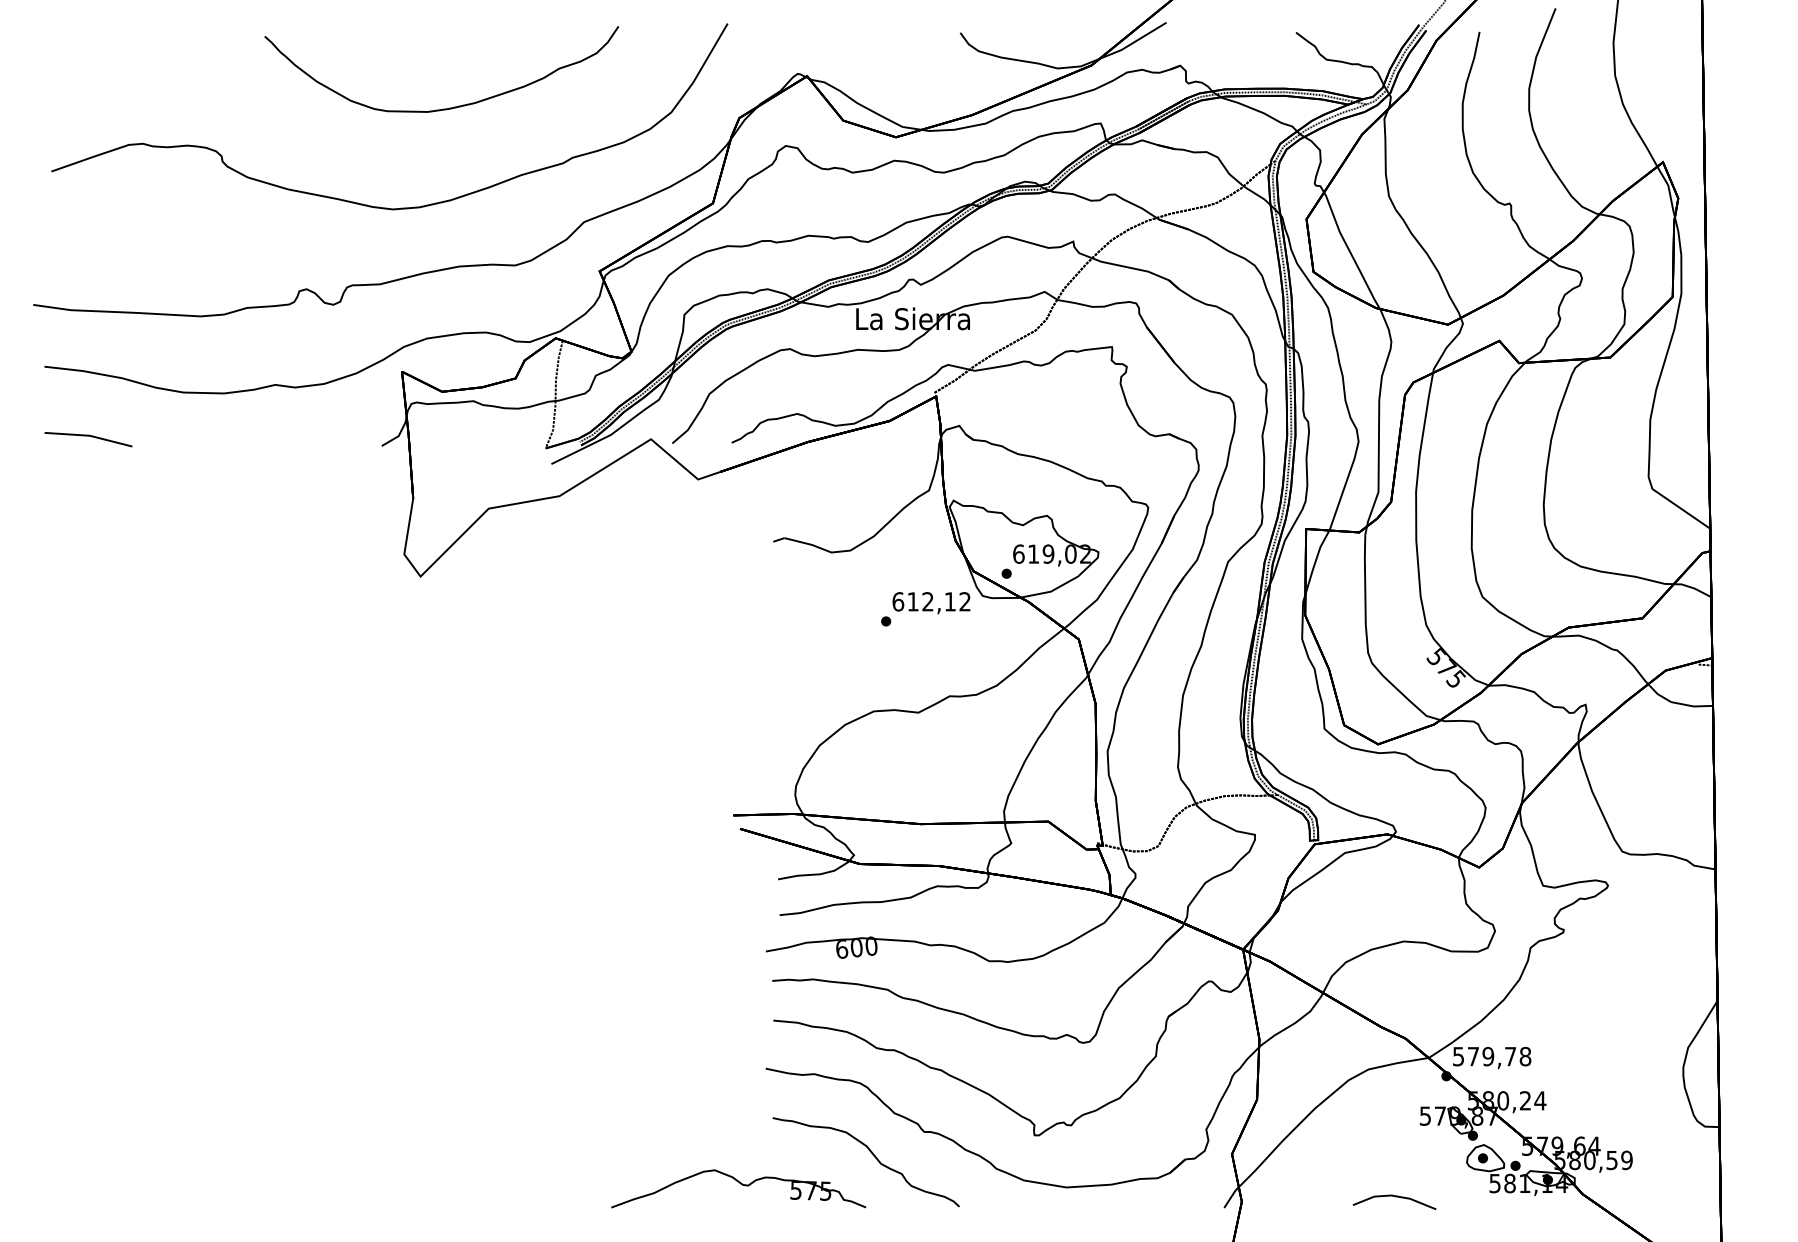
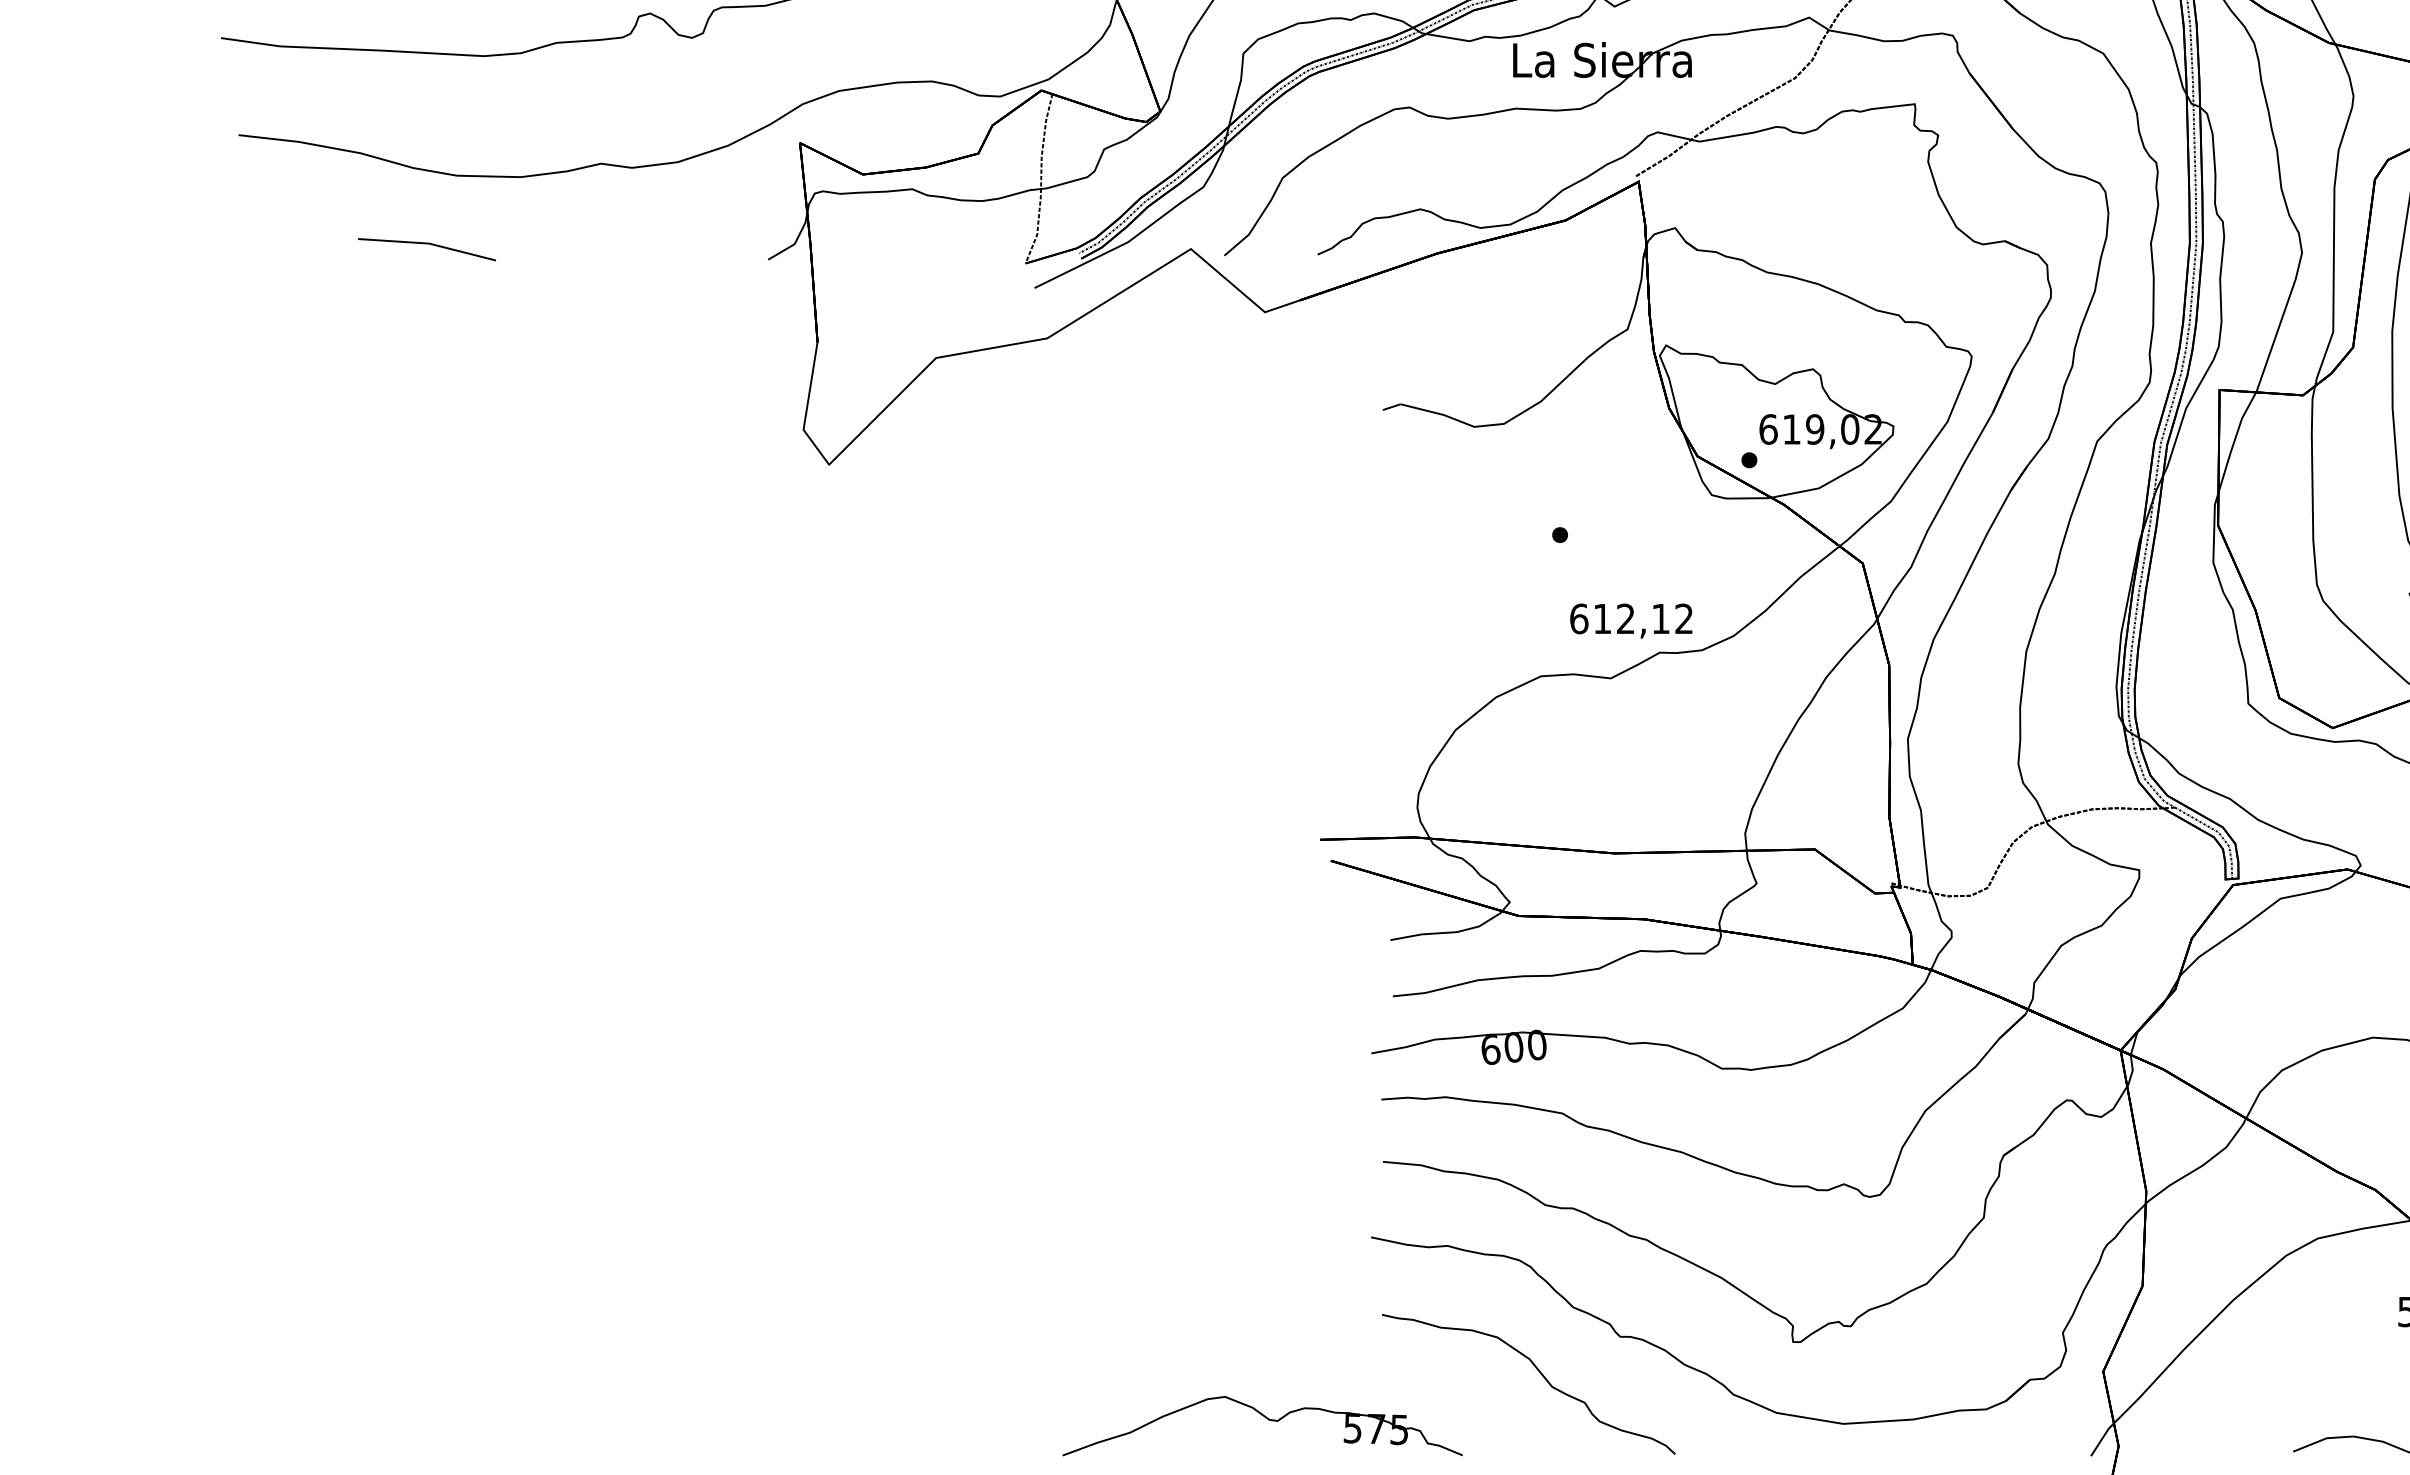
line: (88, 436) -> (427, 244), moved
text: (931, 603) -> (1631, 621), moved
part: (738, 1188) -> (1262, 1425), moved

